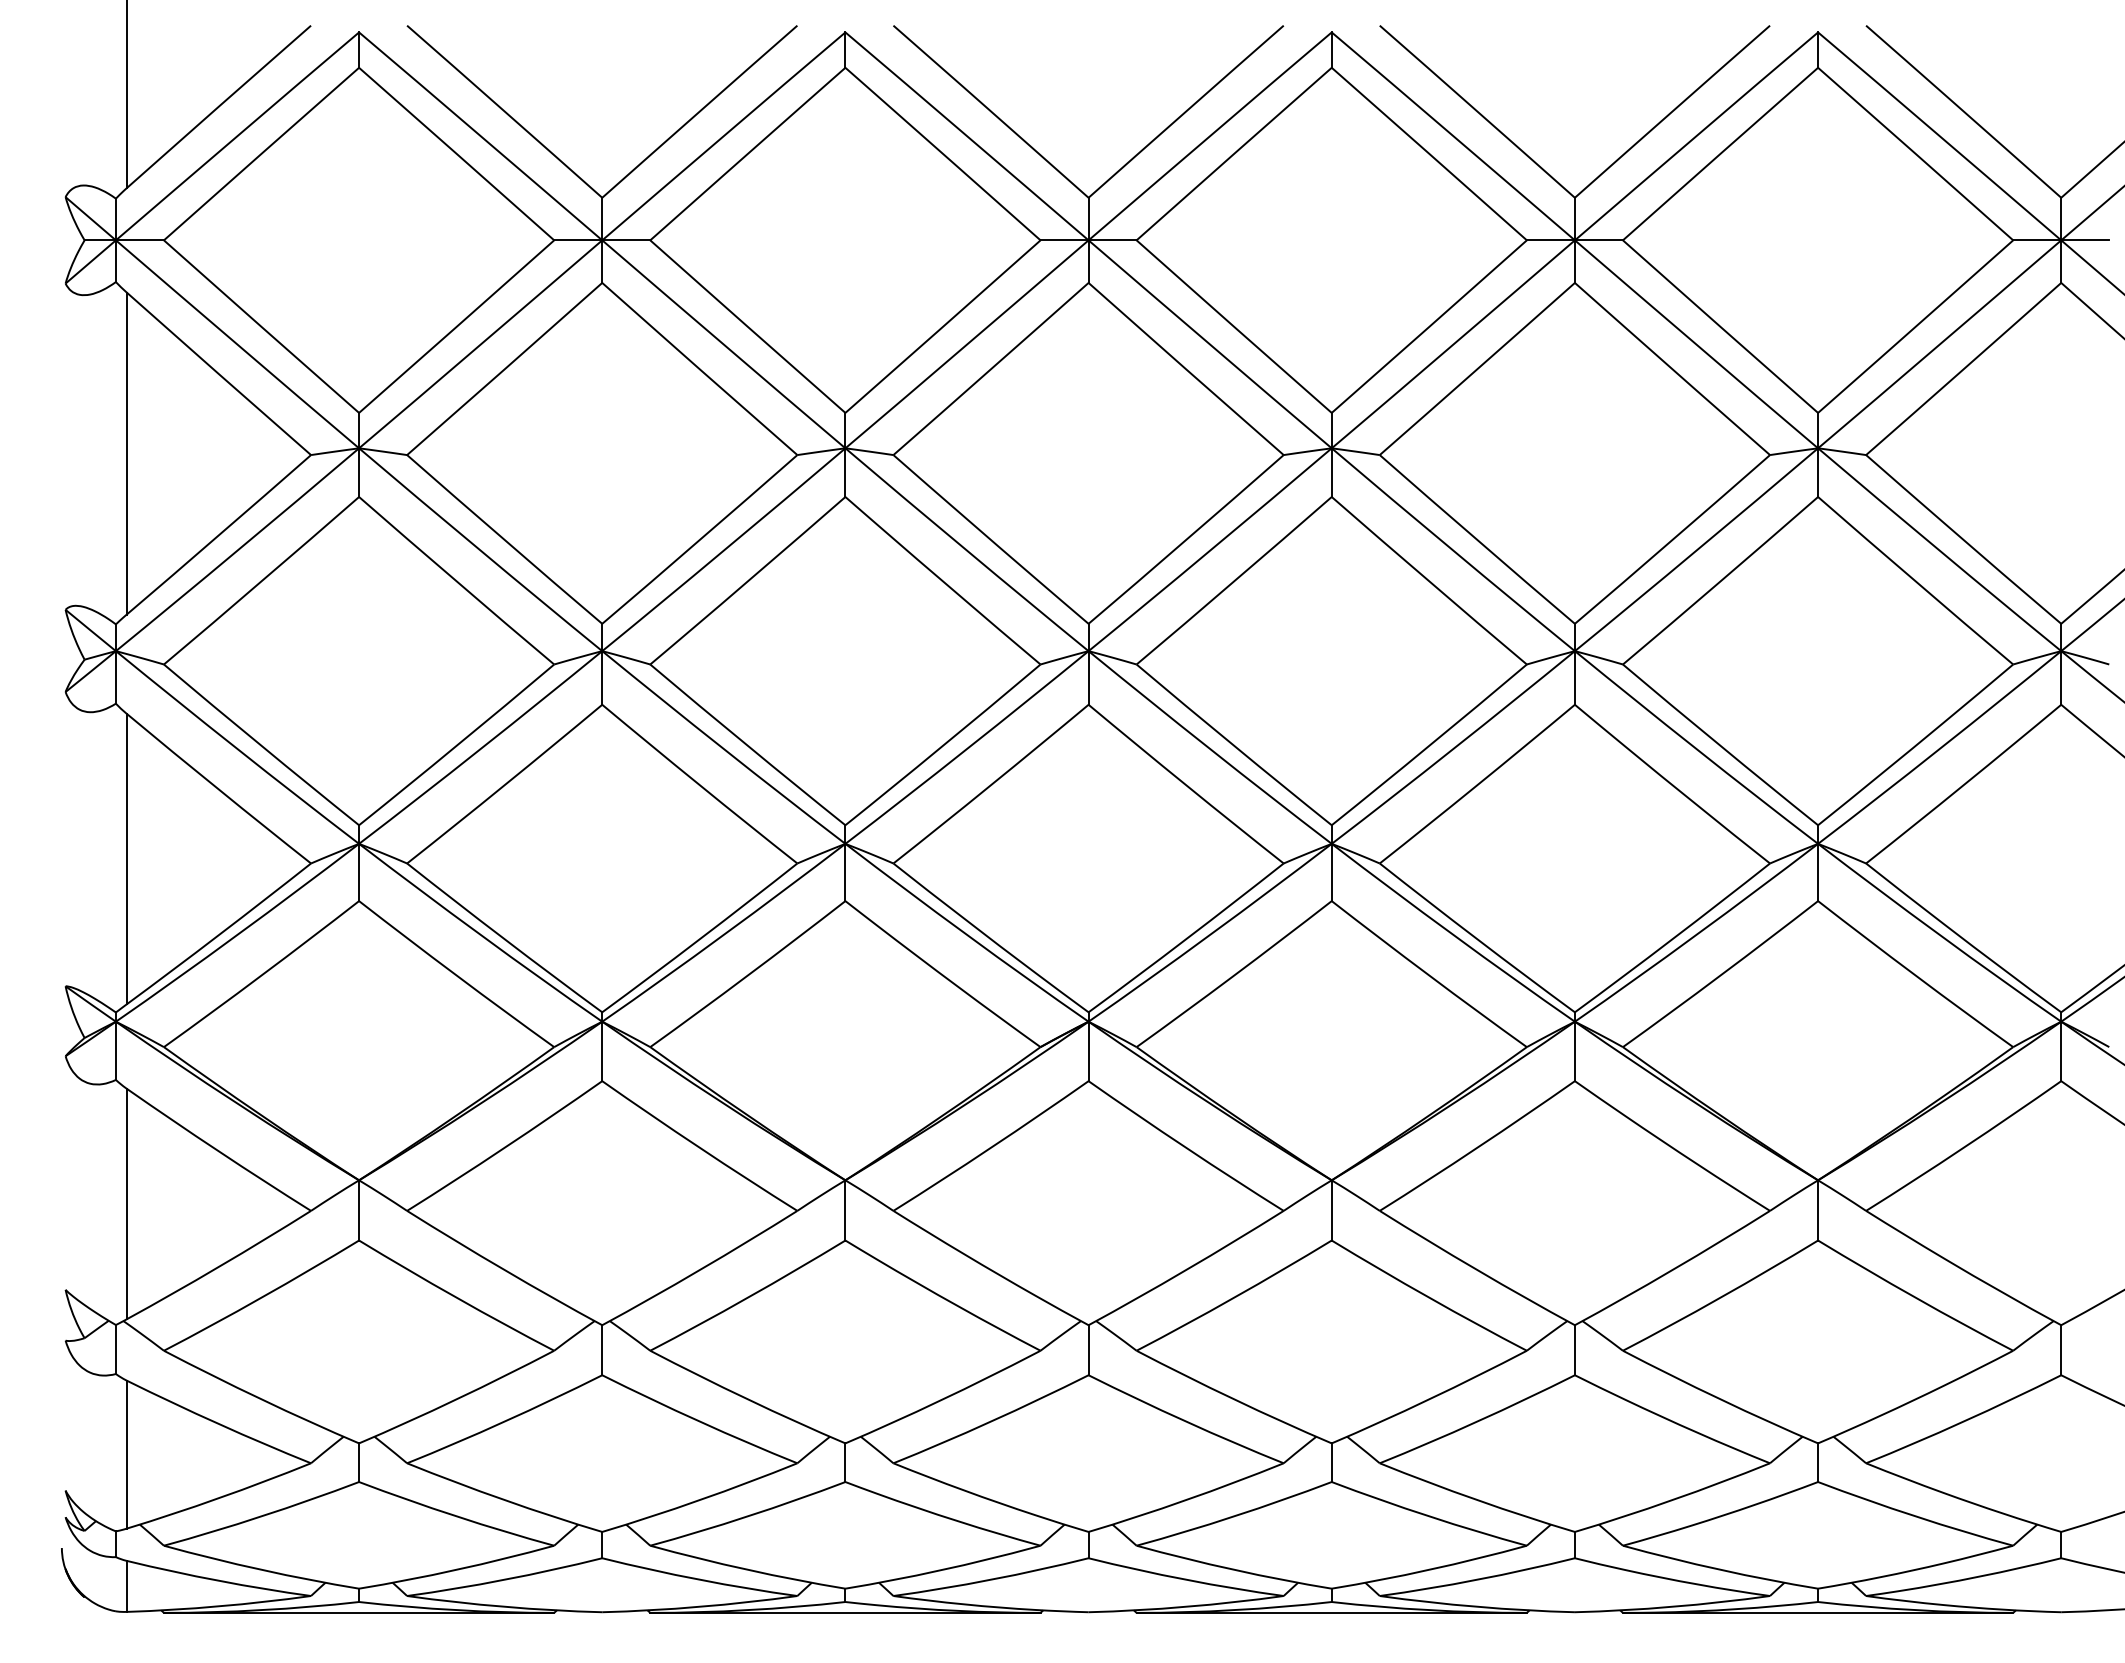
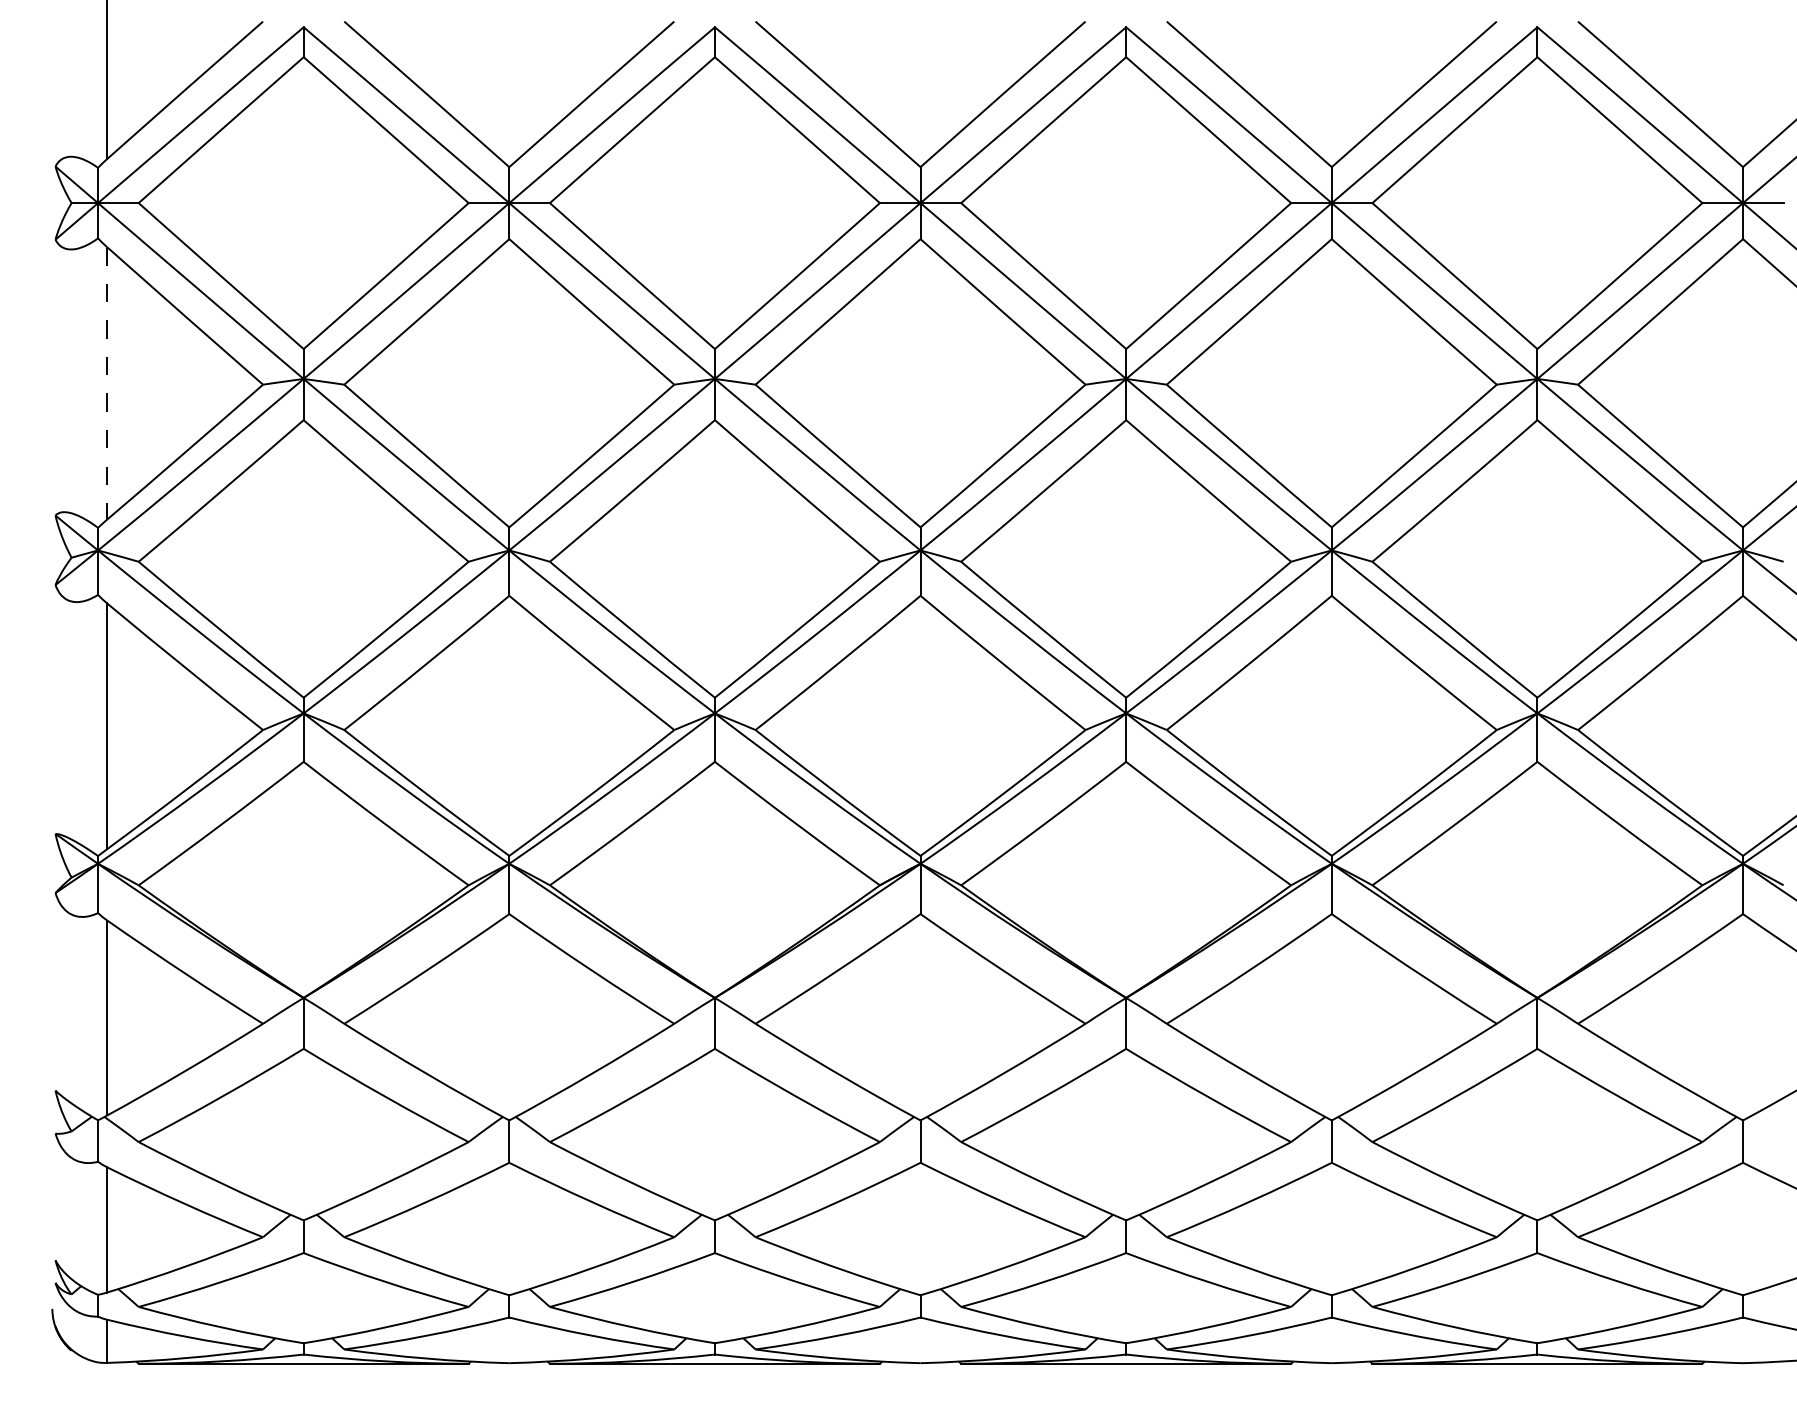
line: (126, 454) -> (107, 384), solid -> dashed

